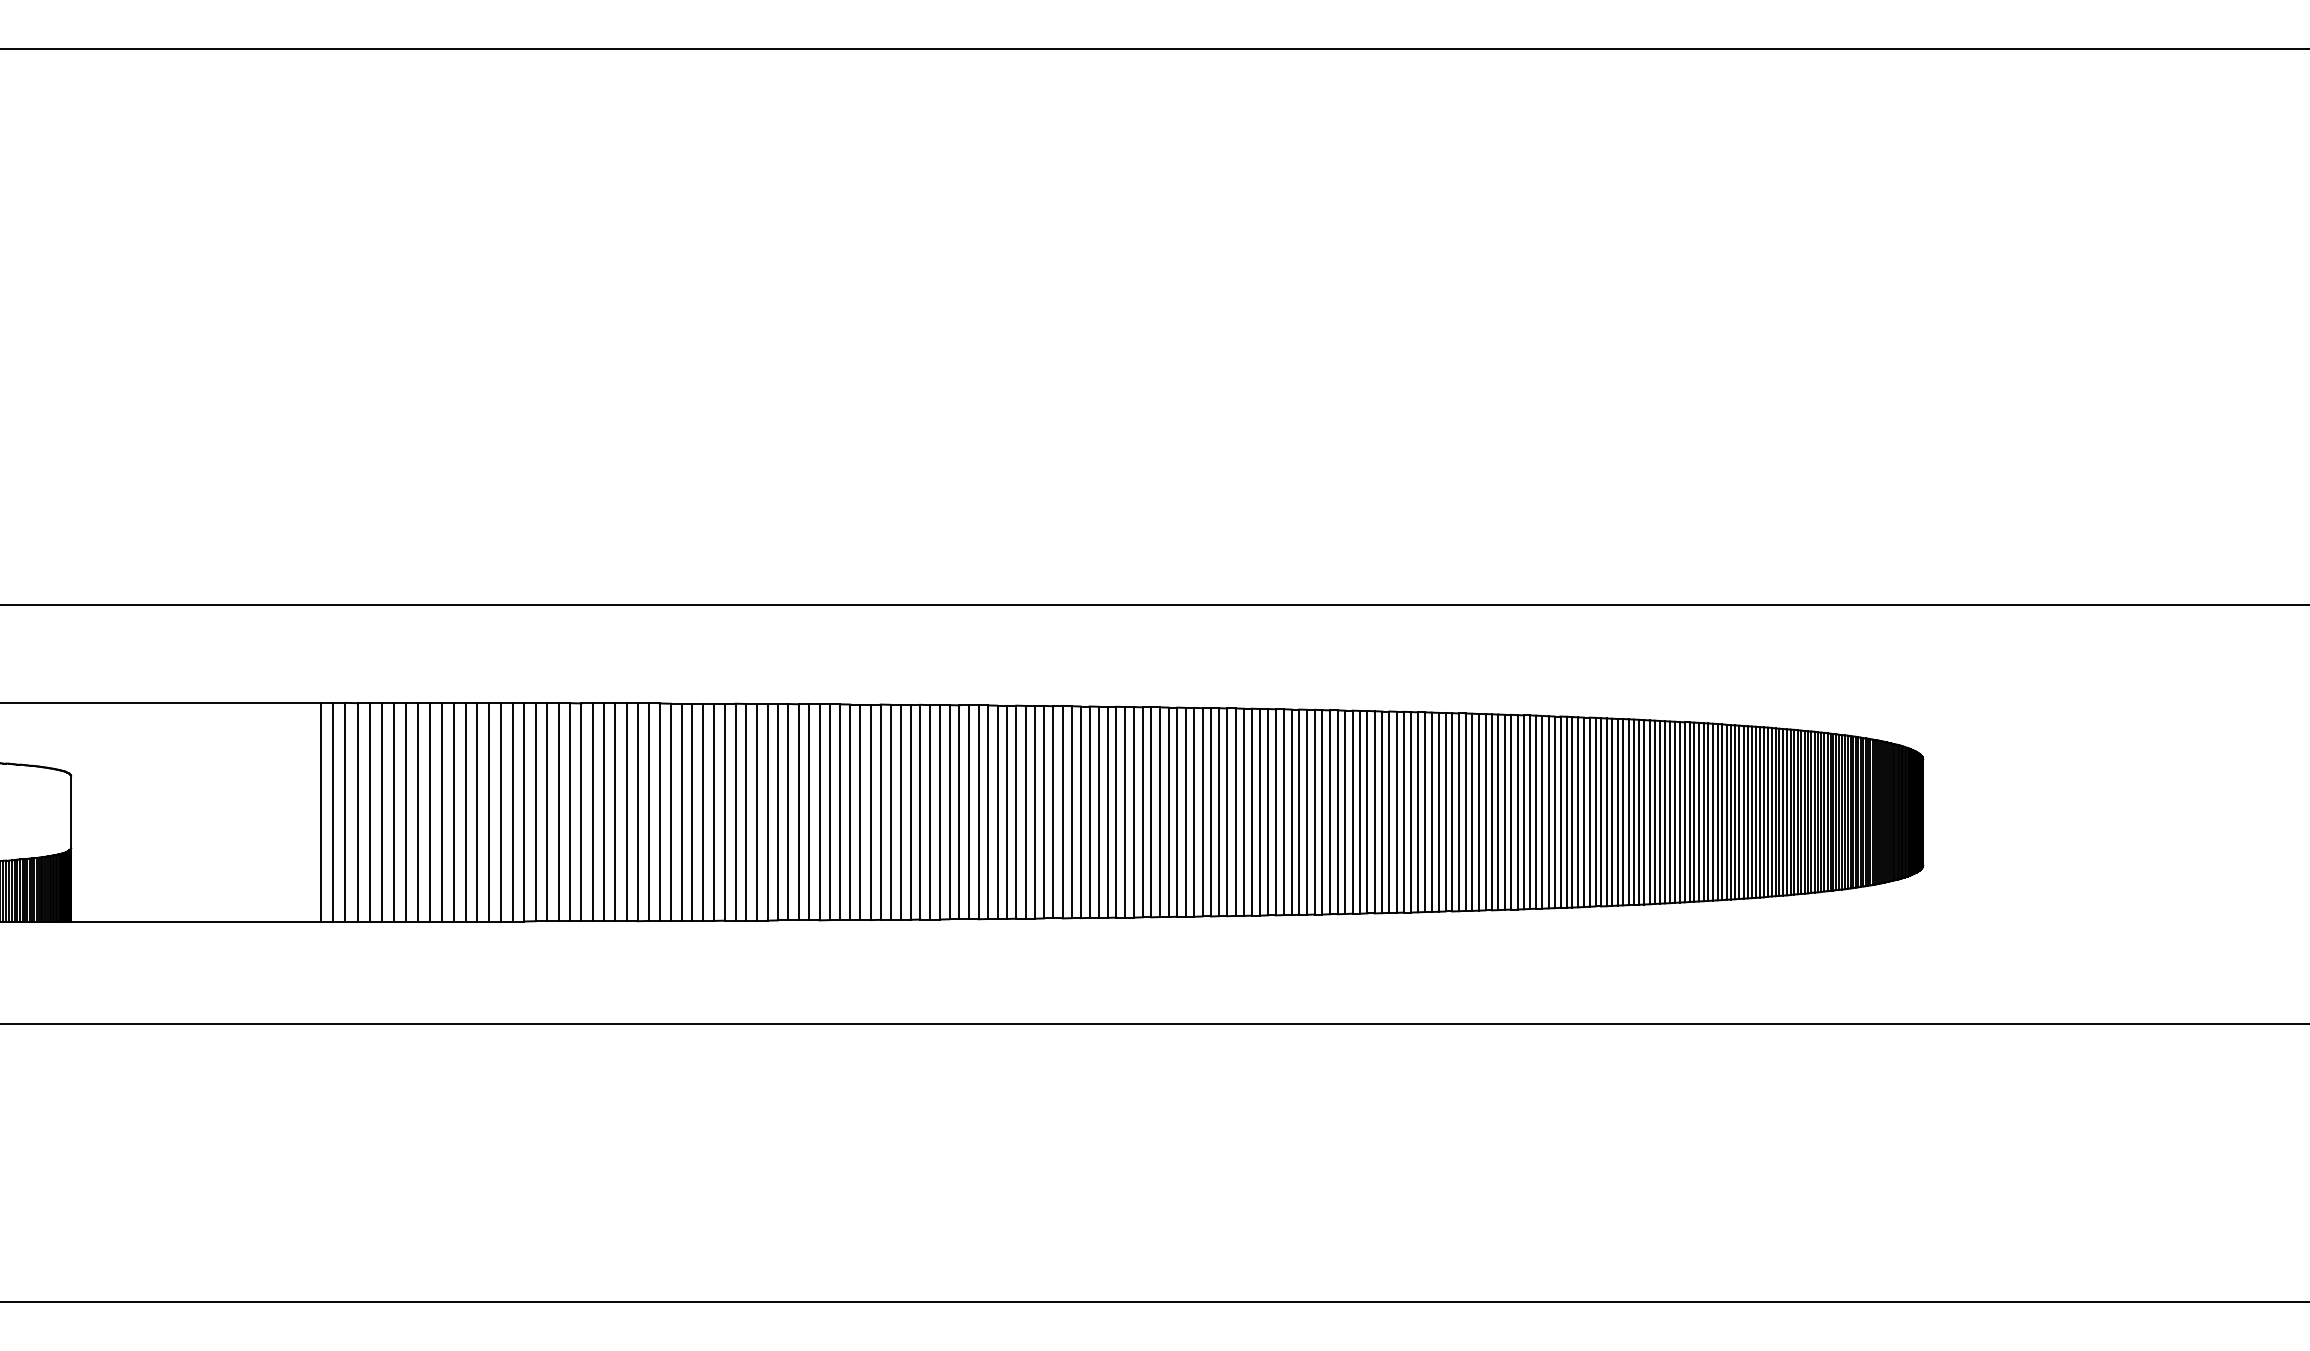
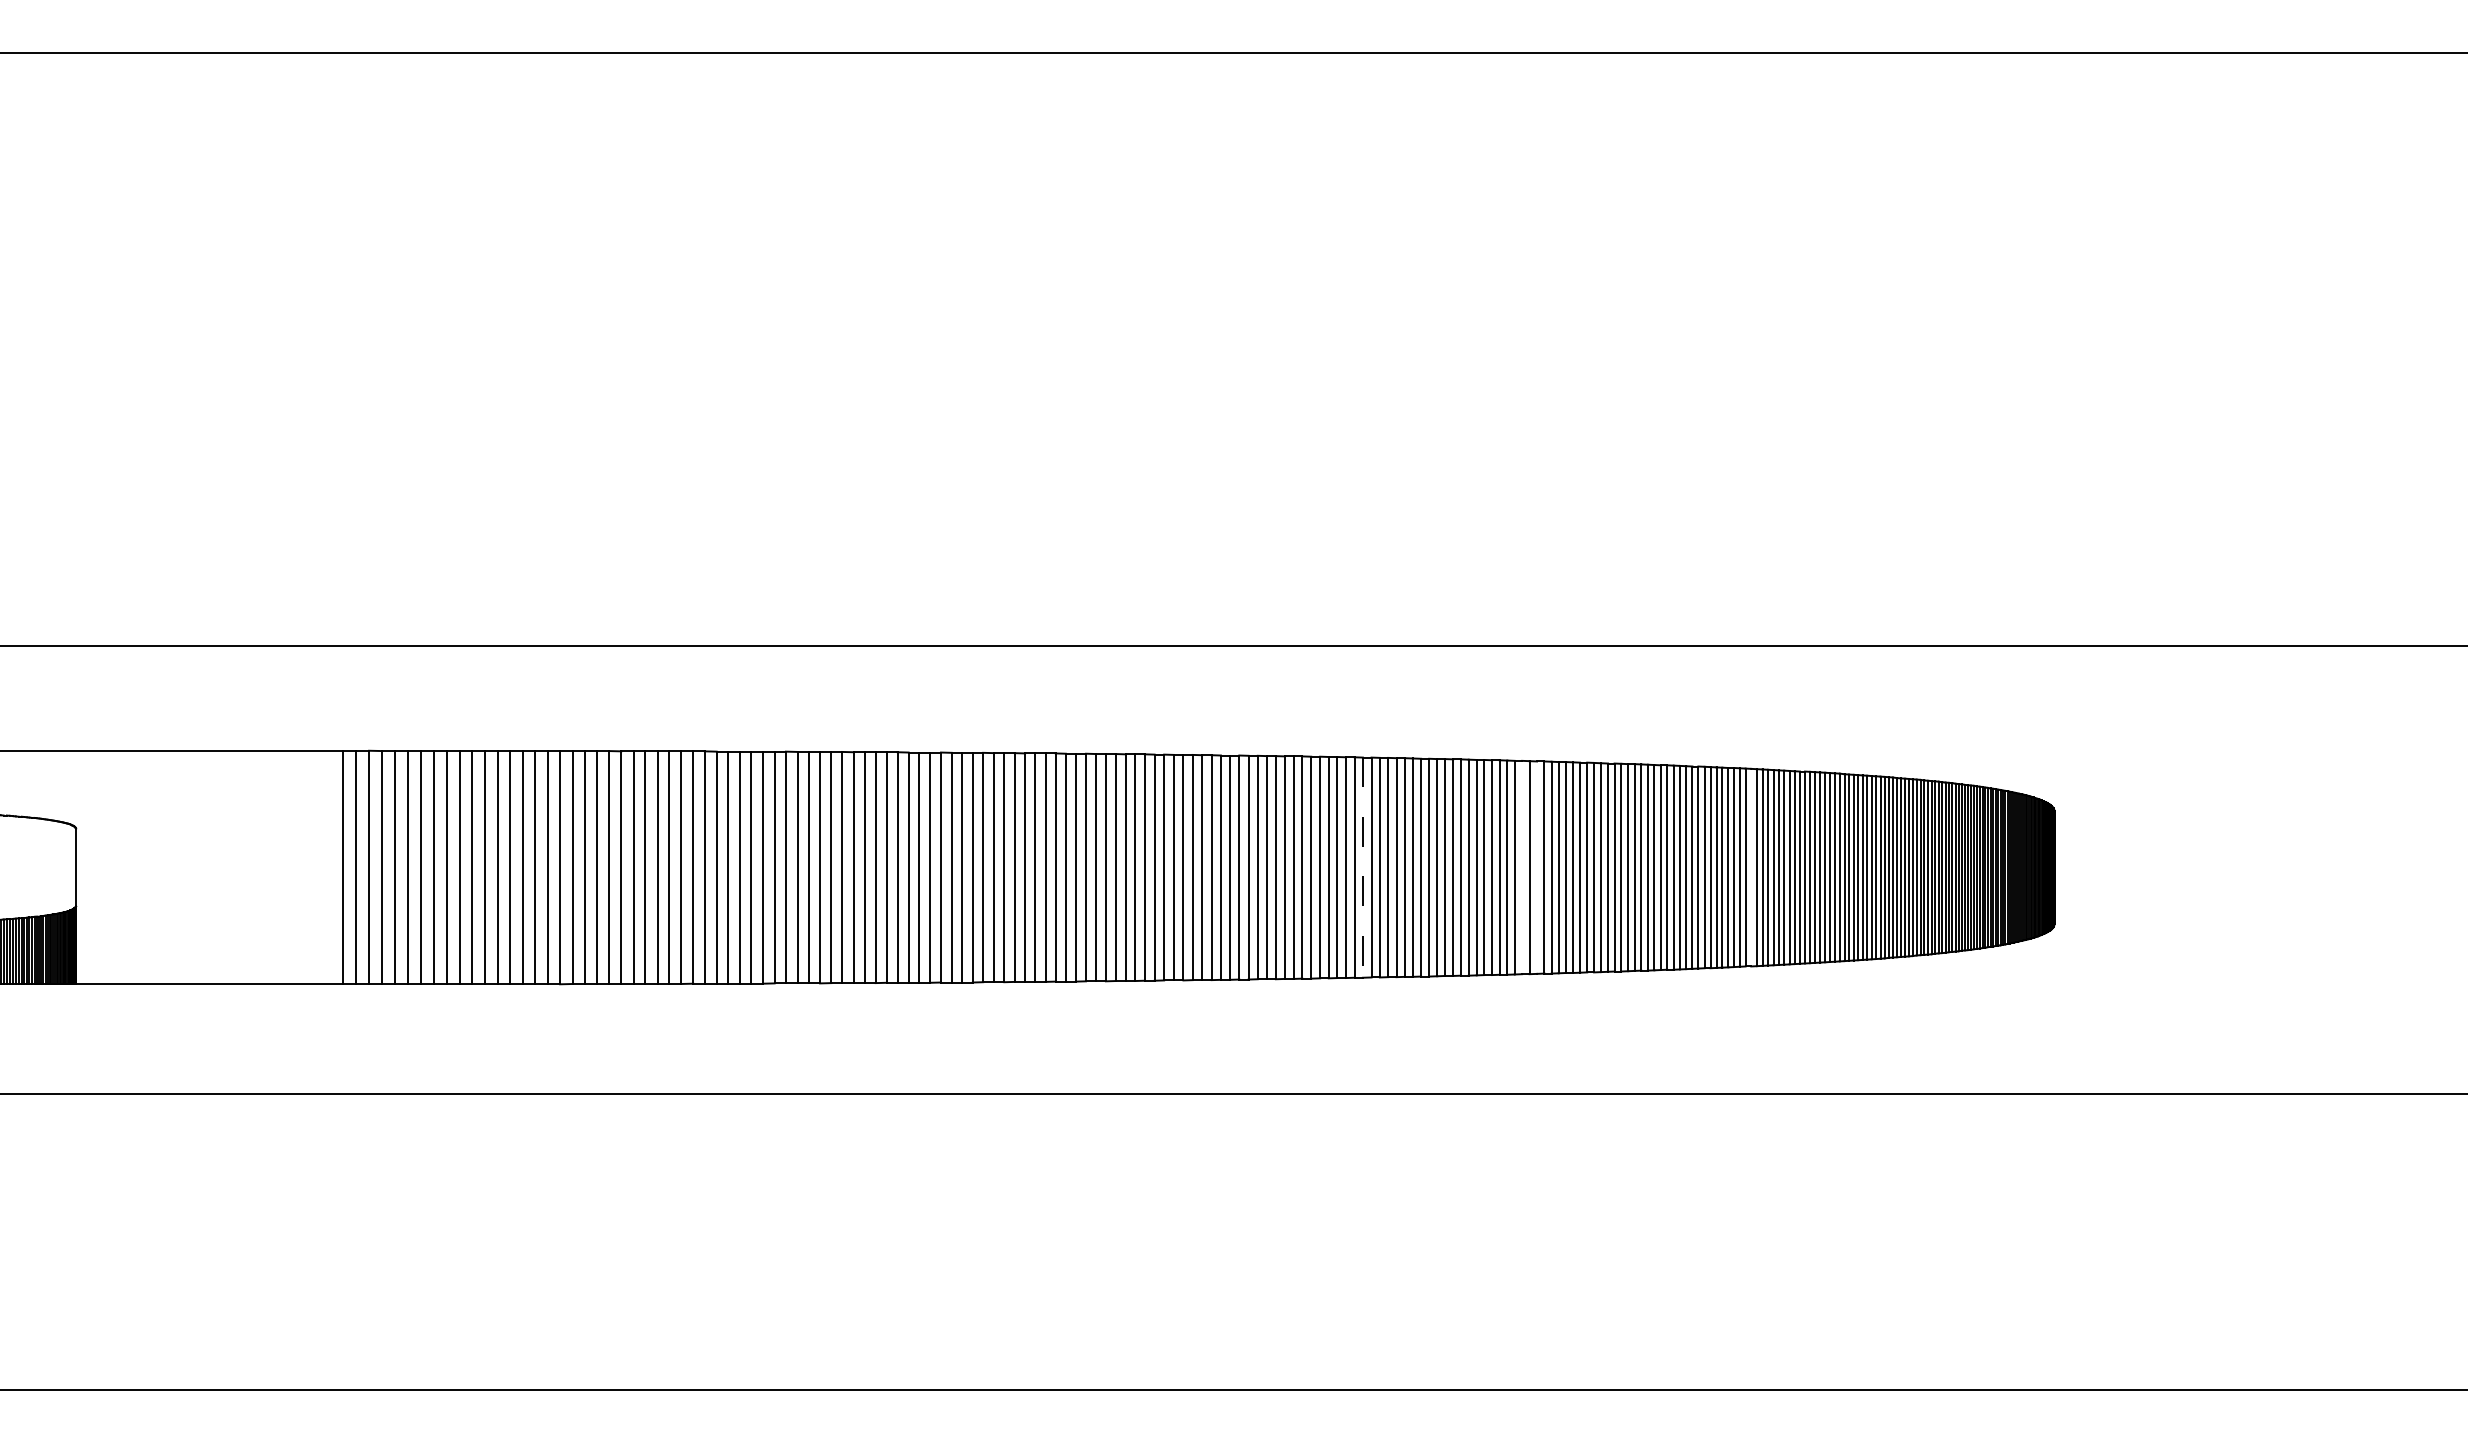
line: (1425, 812) -> (1522, 867), removed
line: (1439, 812) -> (1537, 867), removed
line: (1639, 812) -> (1751, 867), removed
line: (1275, 813) -> (1362, 868), solid -> dashed

